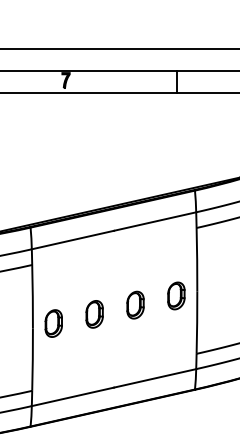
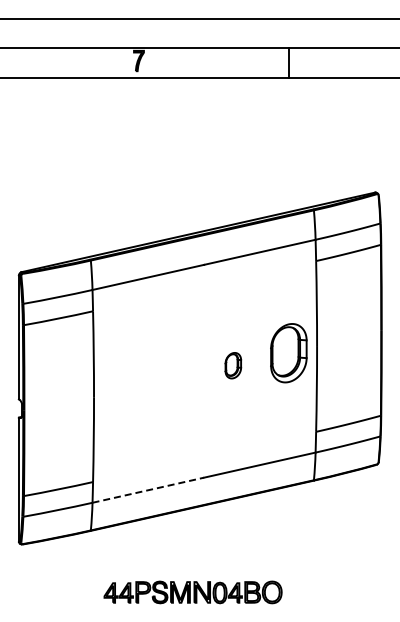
part: (176, 296) -> (288, 353), size x1.6
part: (135, 304) -> (233, 365), size x0.7
part: (94, 314) -> (177, 378), removed
part: (53, 323) -> (122, 390), removed
line: (73, 397) -> (148, 490), solid -> dashed

